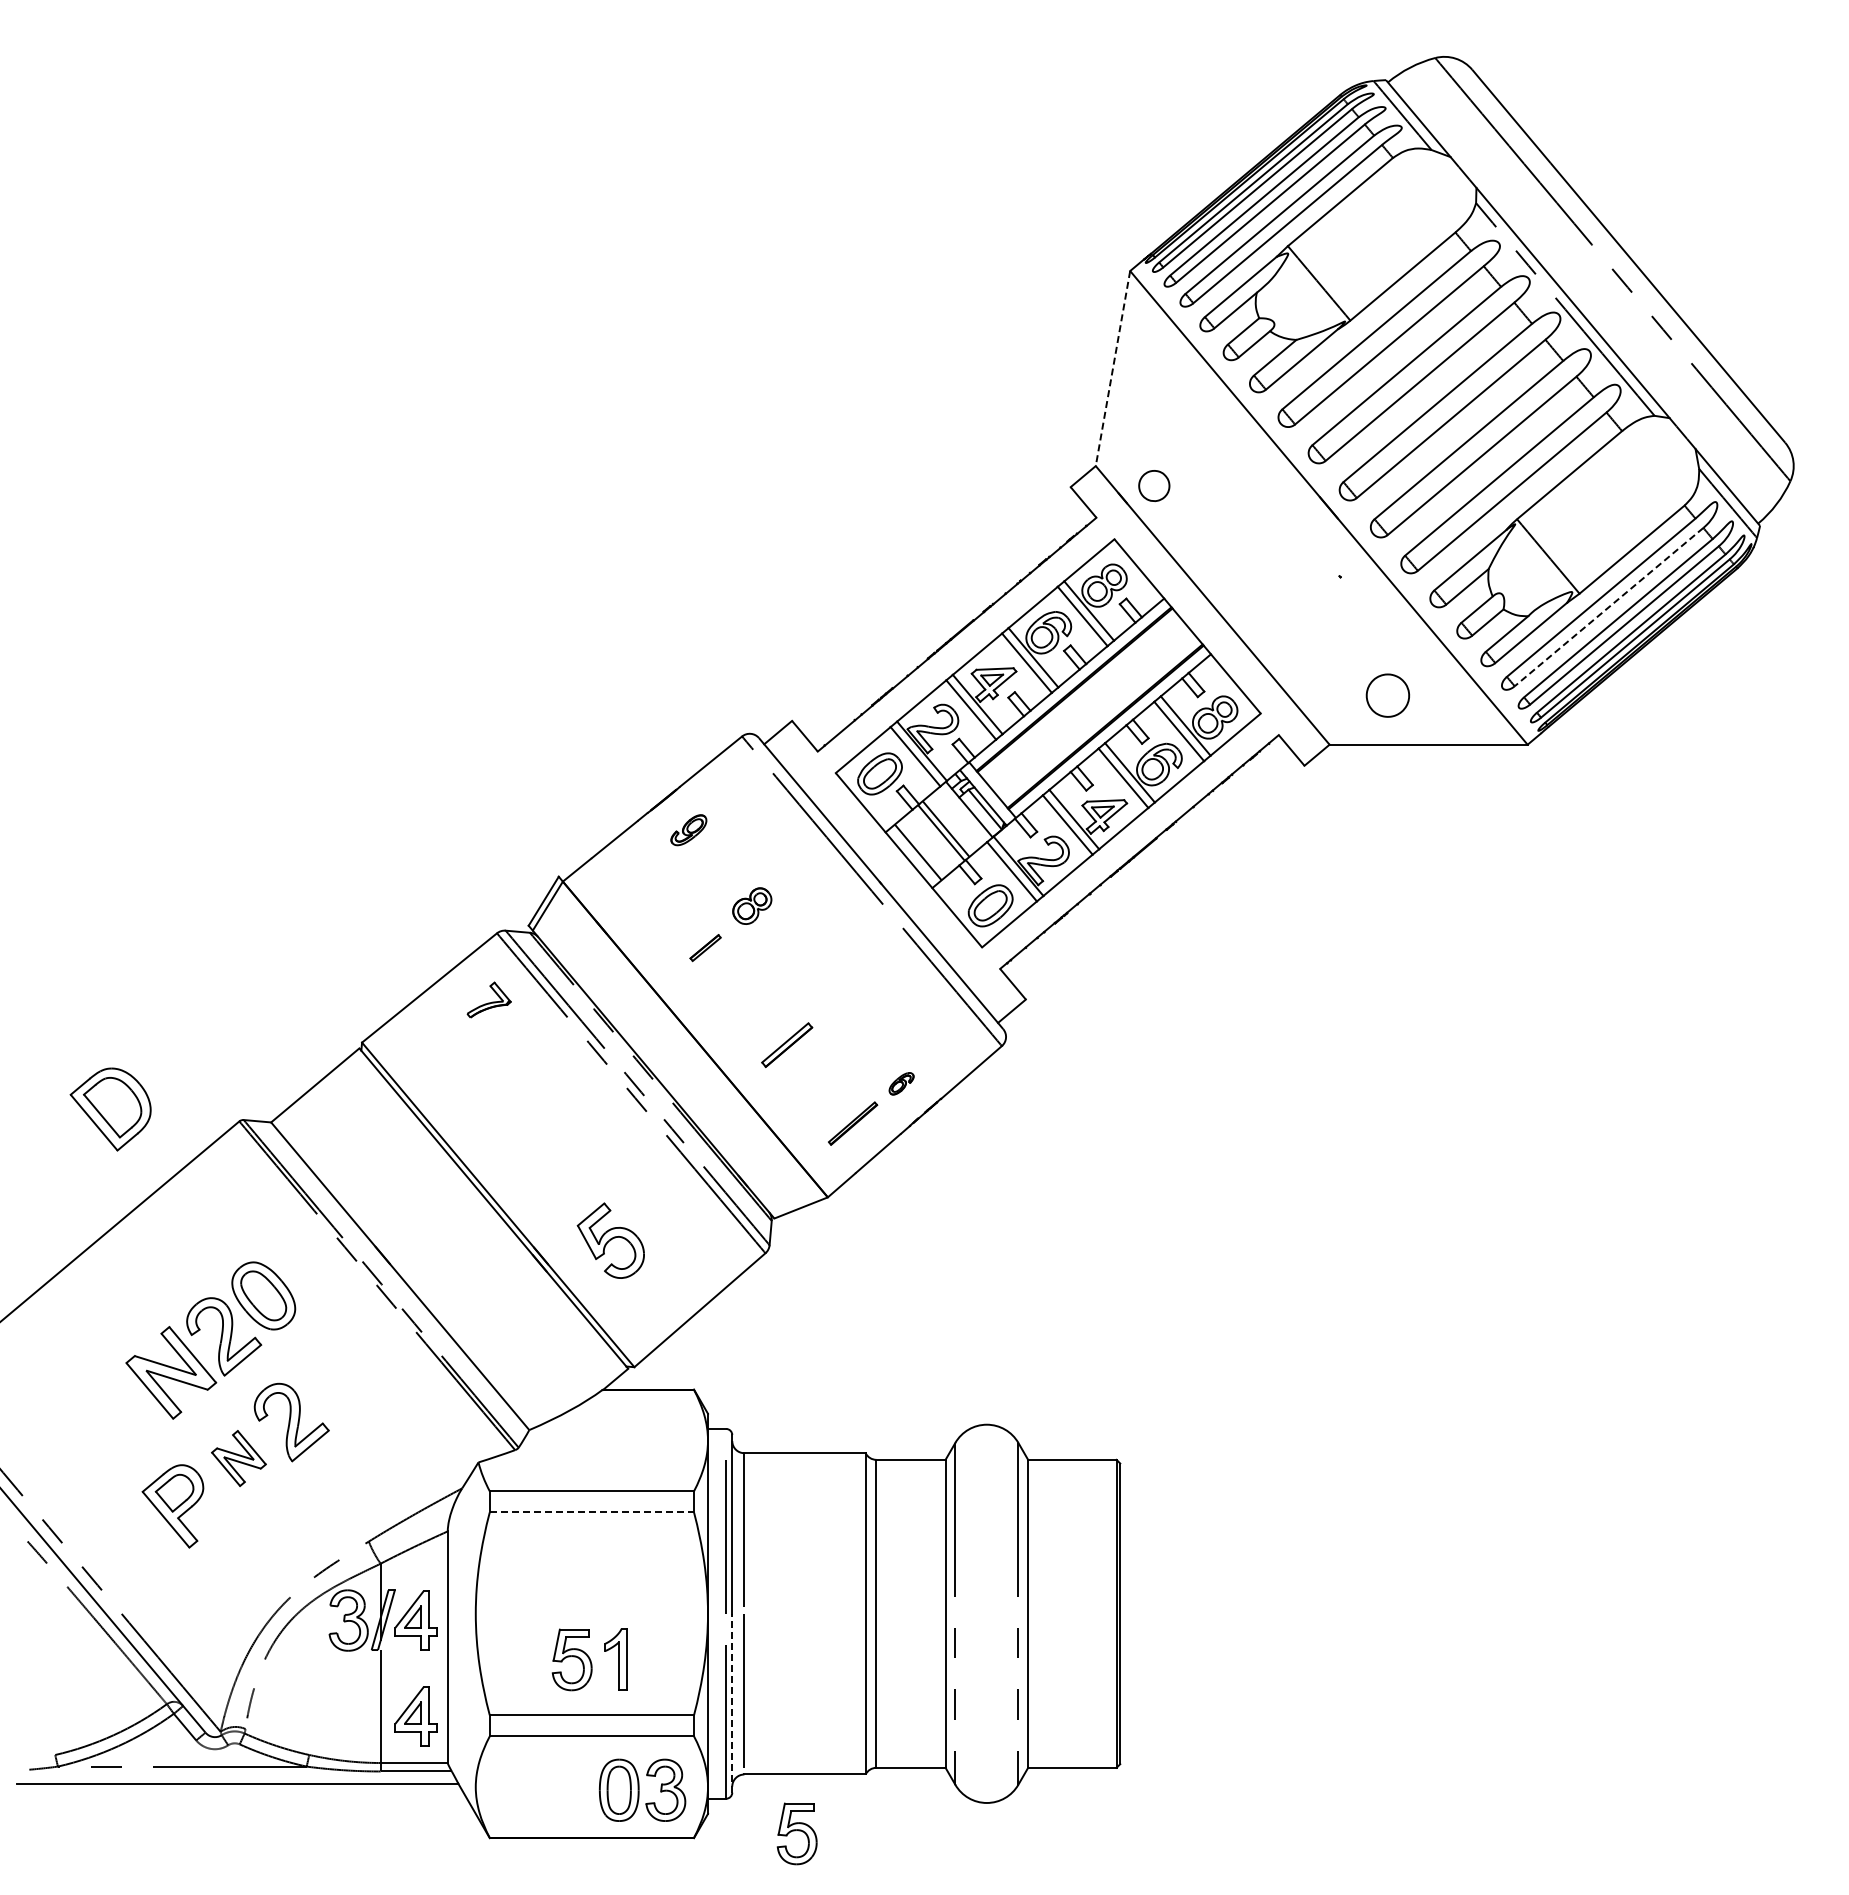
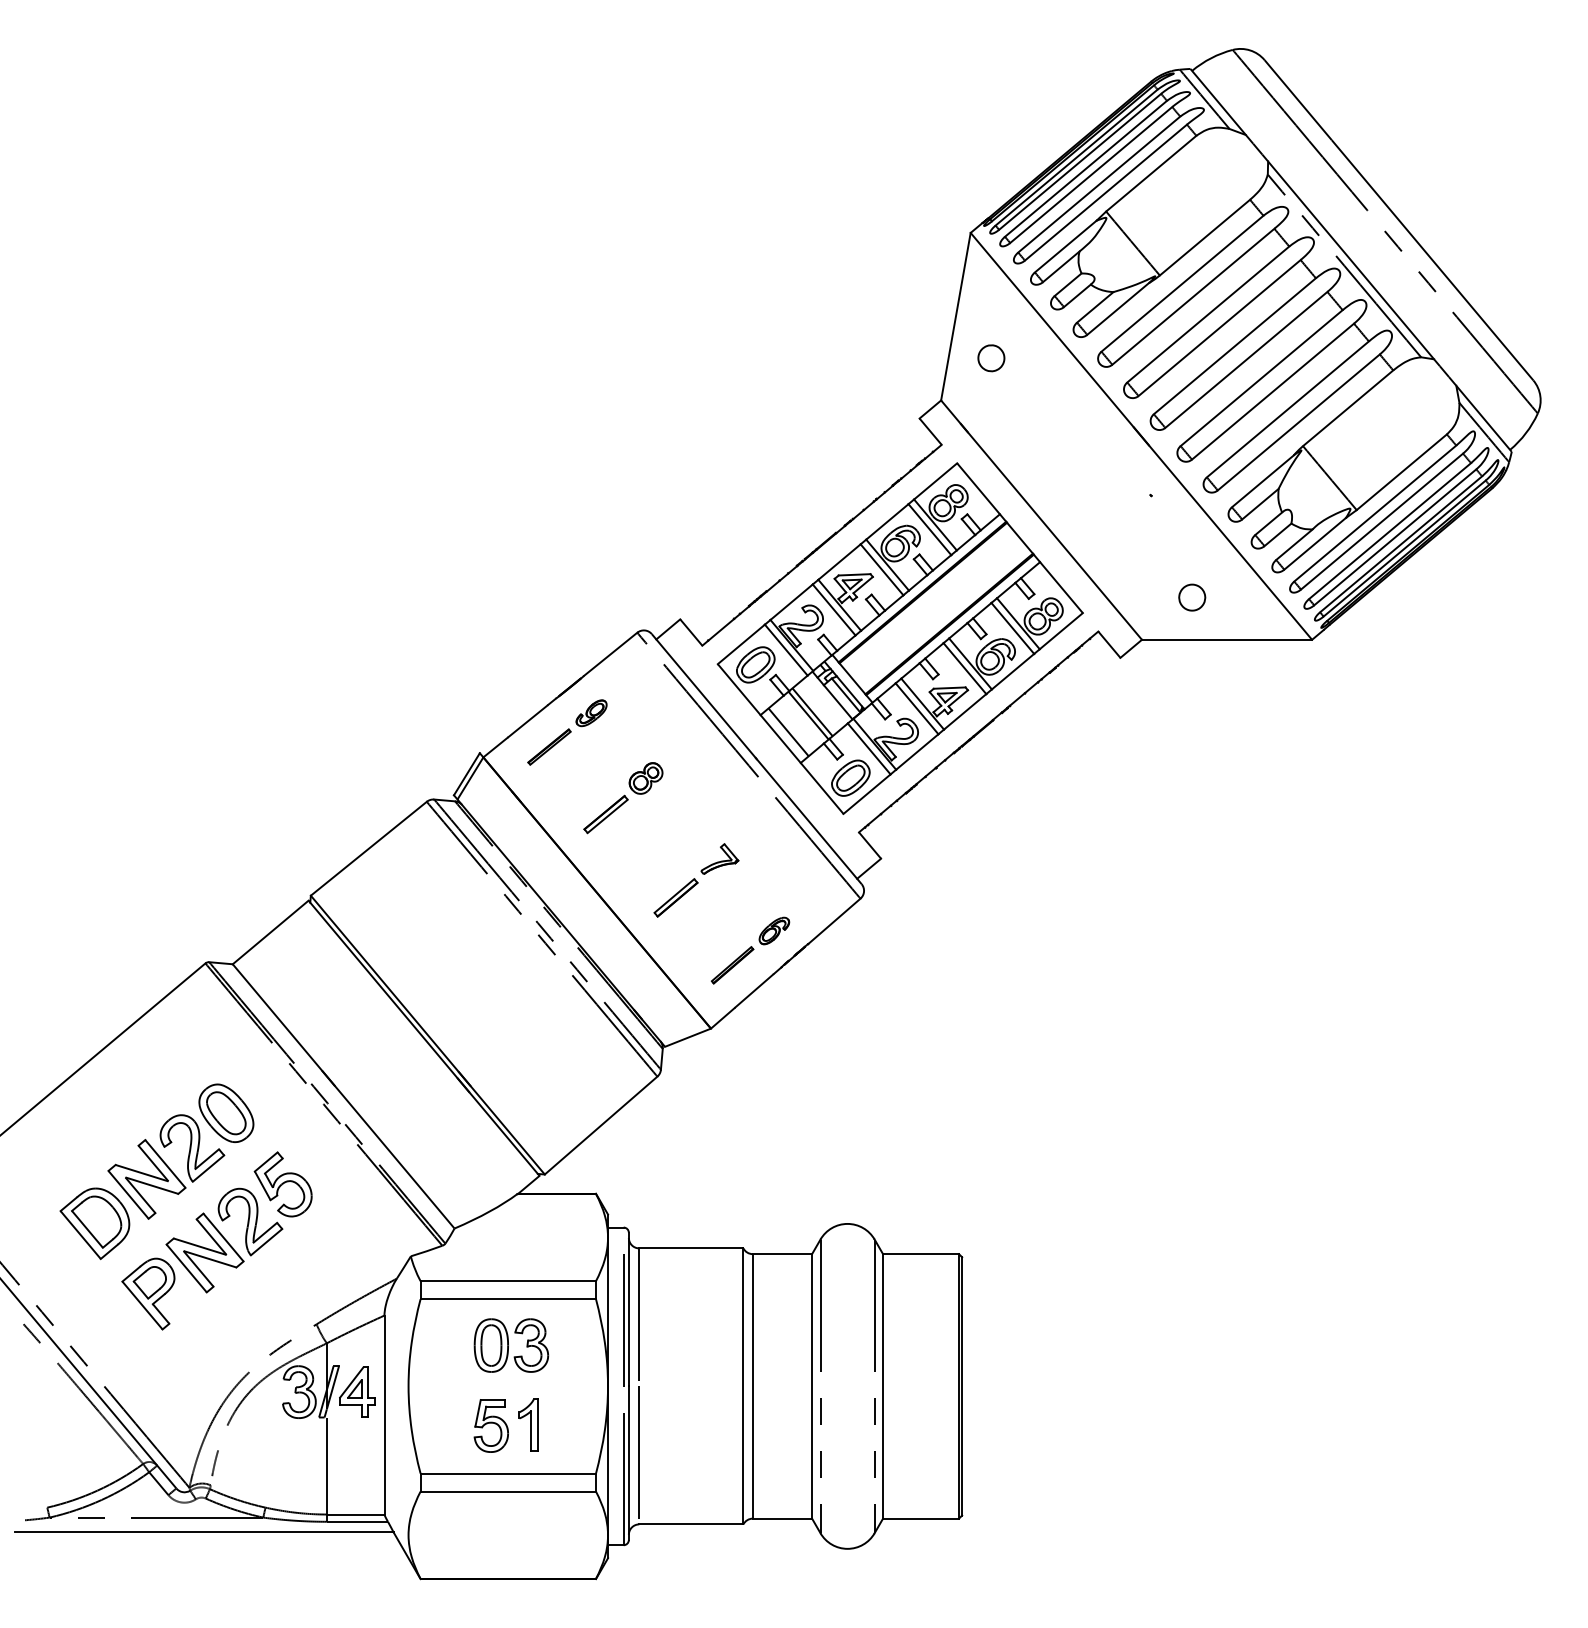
line: (1112, 369) -> (955, 317), dashed -> solid
part: (1154, 485) -> (991, 357), moved
line: (1608, 607) -> (1381, 521), dashed -> solid
part: (1388, 695) -> (1192, 597), size x0.71
part: (639, 869) -> (549, 746), added
part: (705, 947) -> (605, 814), size x1.67
part: (488, 999) -> (719, 858), moved
part: (901, 1083) -> (774, 930), size x1.43
part: (110, 1109) -> (94, 1223), moved
part: (610, 1240) -> (282, 1184), moved
part: (238, 1458) -> (204, 1252), size x1.67
line: (592, 1512) -> (508, 1299), dashed -> solid
line: (732, 1702) -> (629, 1462), dashed -> solid
part: (415, 1716) -> (356, 1474), removed
part: (642, 1789) -> (511, 1344), moved
part: (796, 1833) -> (684, 1575), removed

